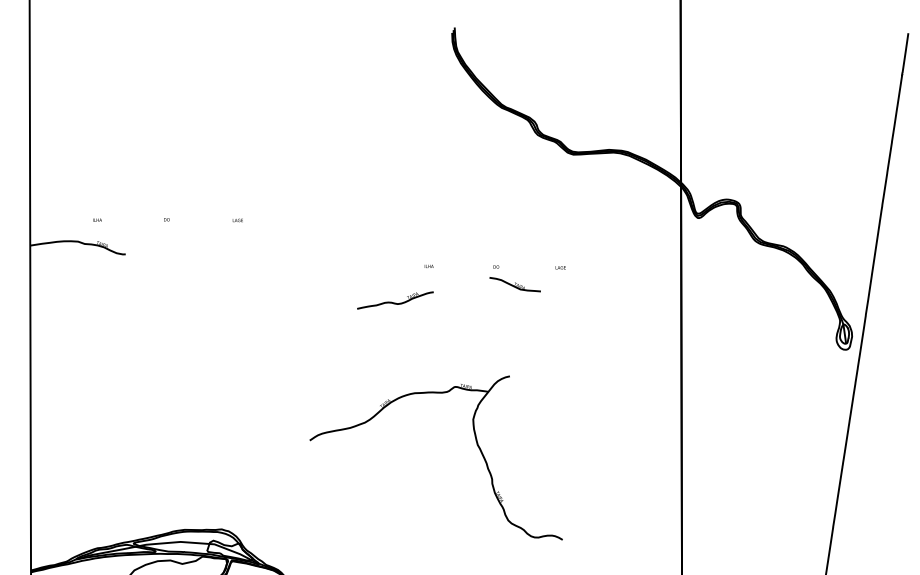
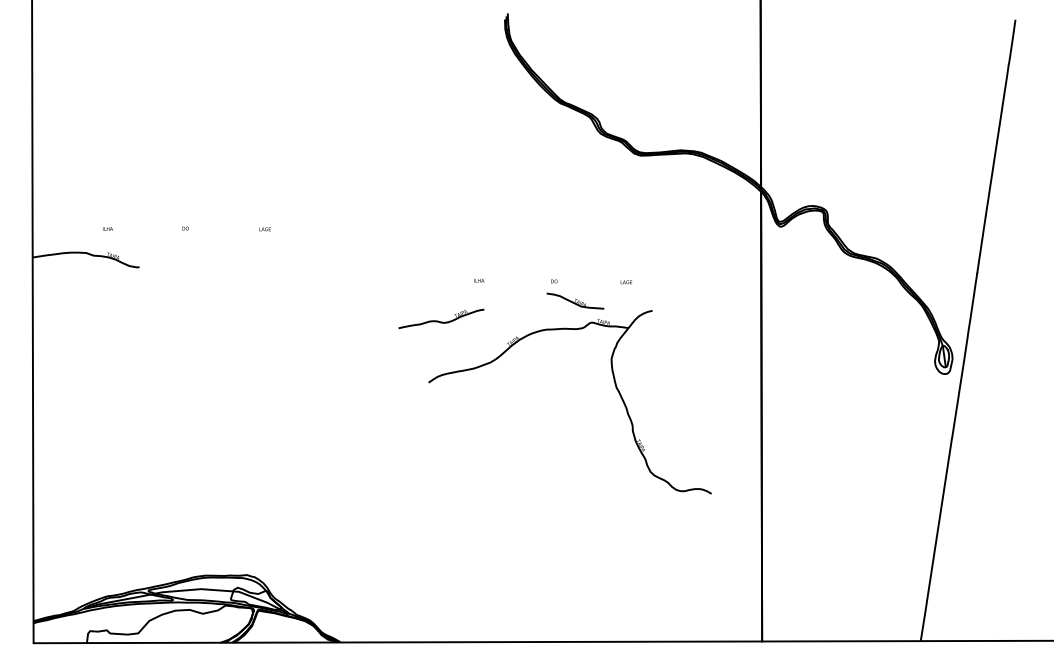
part: (476, 444) -> (615, 387), moved

